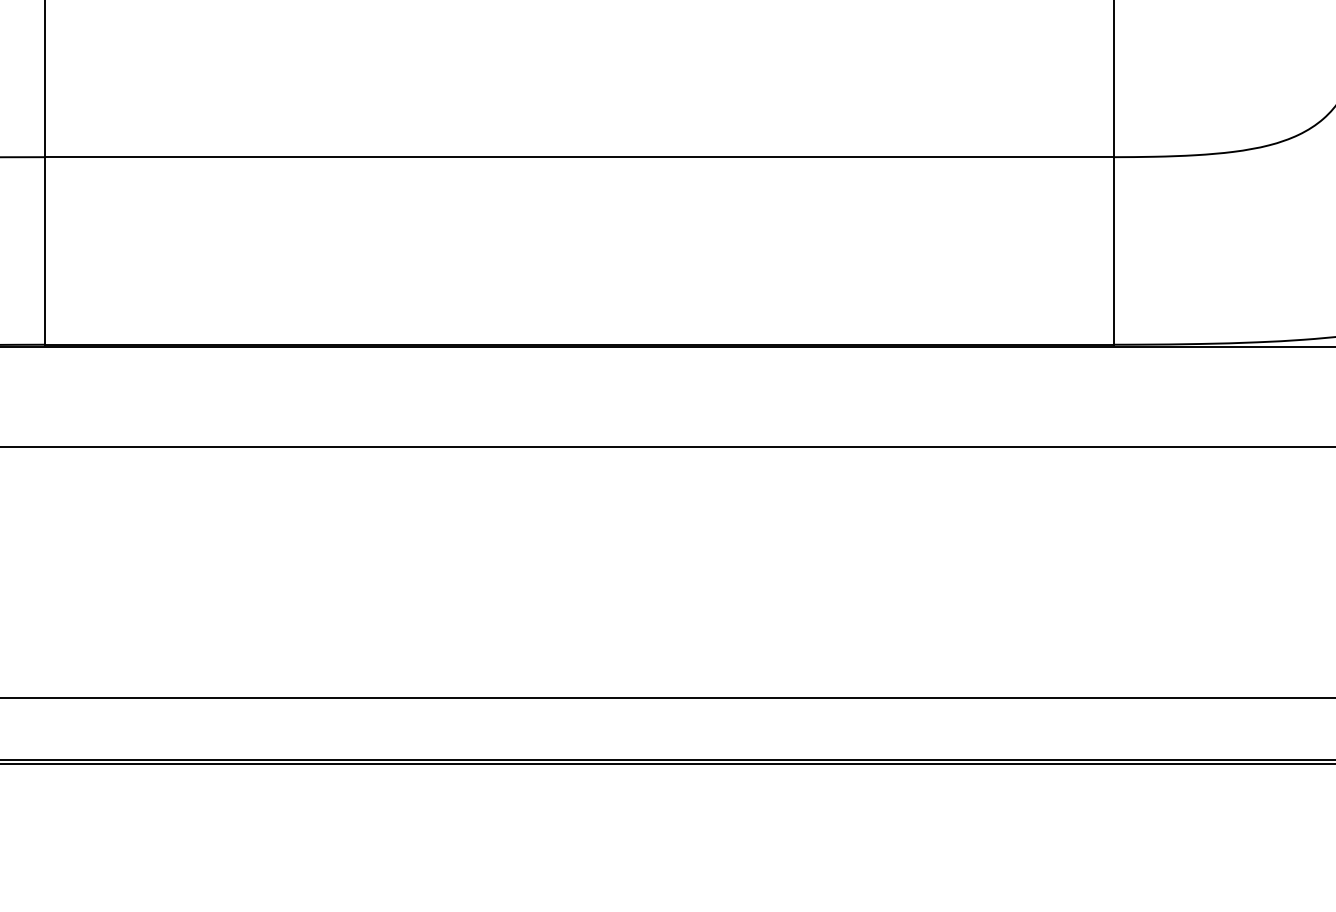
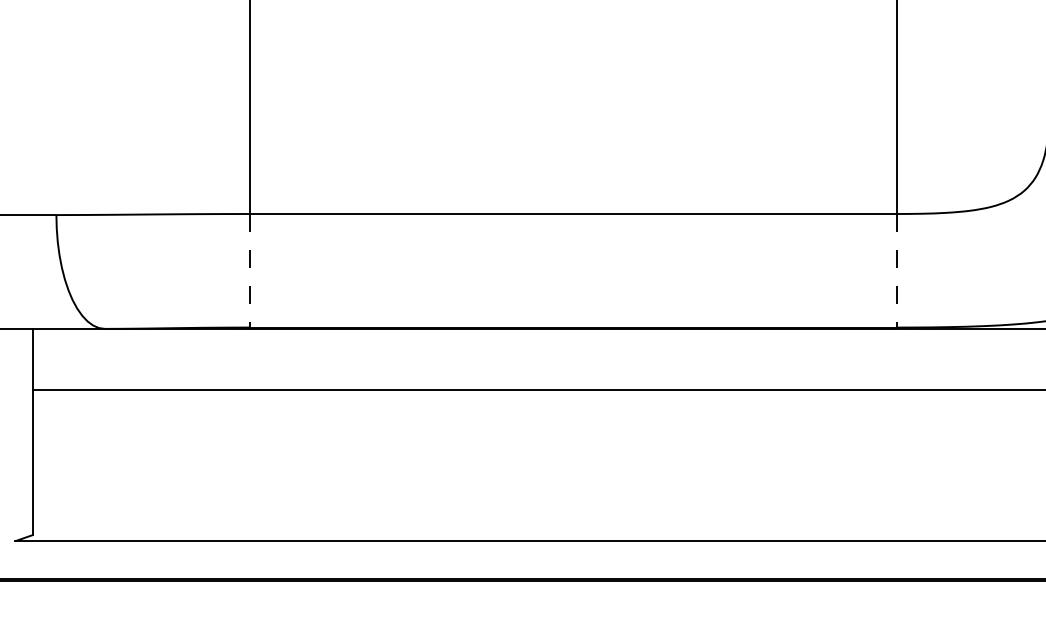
line: (45, 250) -> (250, 270), solid -> dashed
line: (1113, 250) -> (897, 270), solid -> dashed

